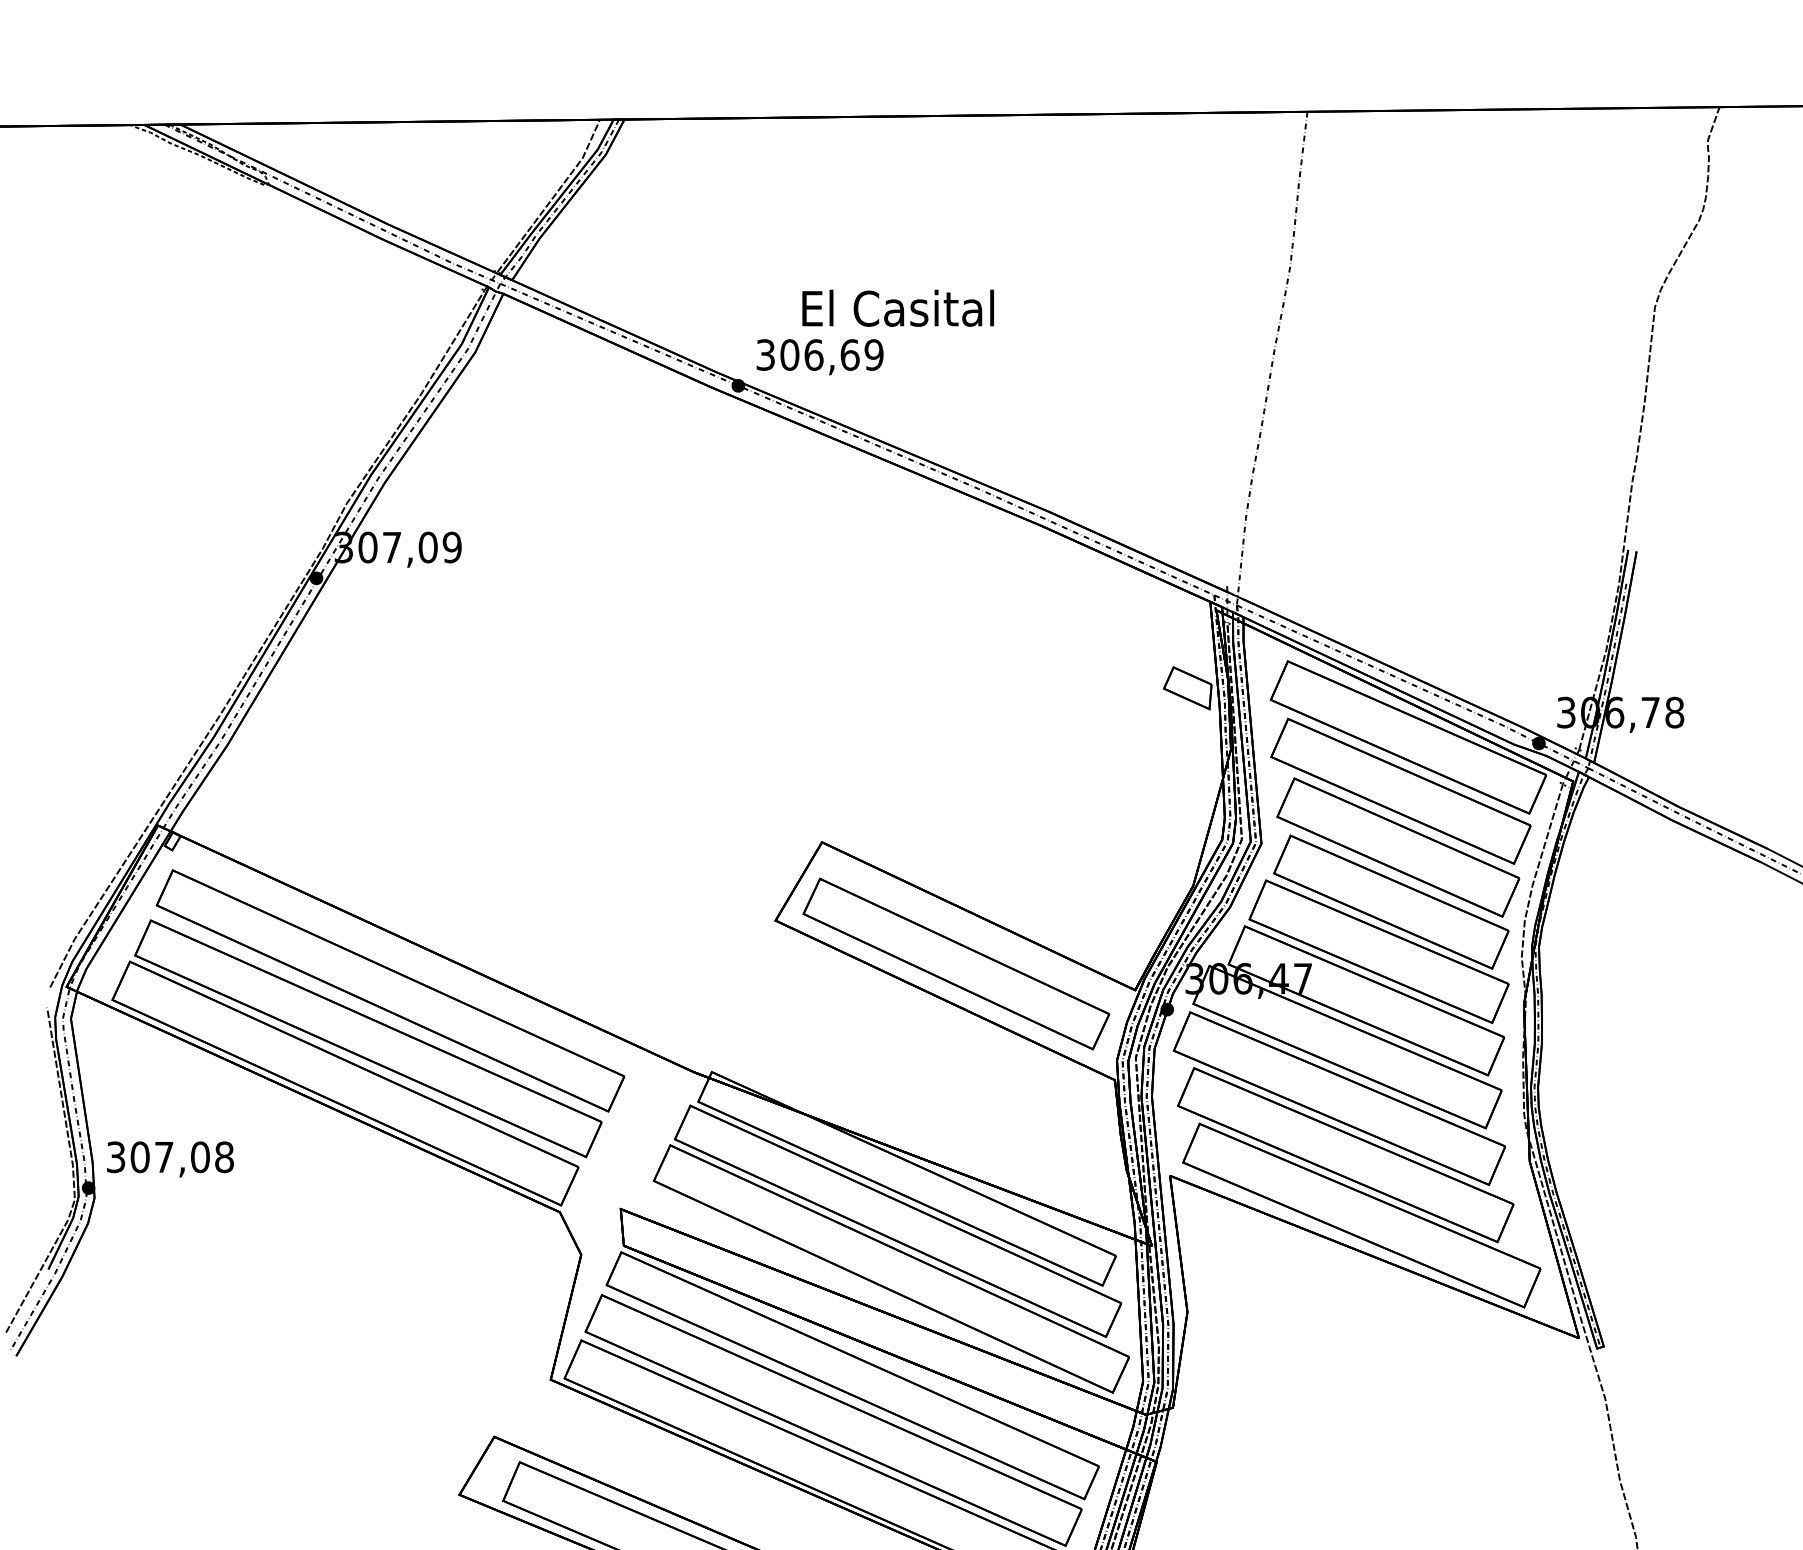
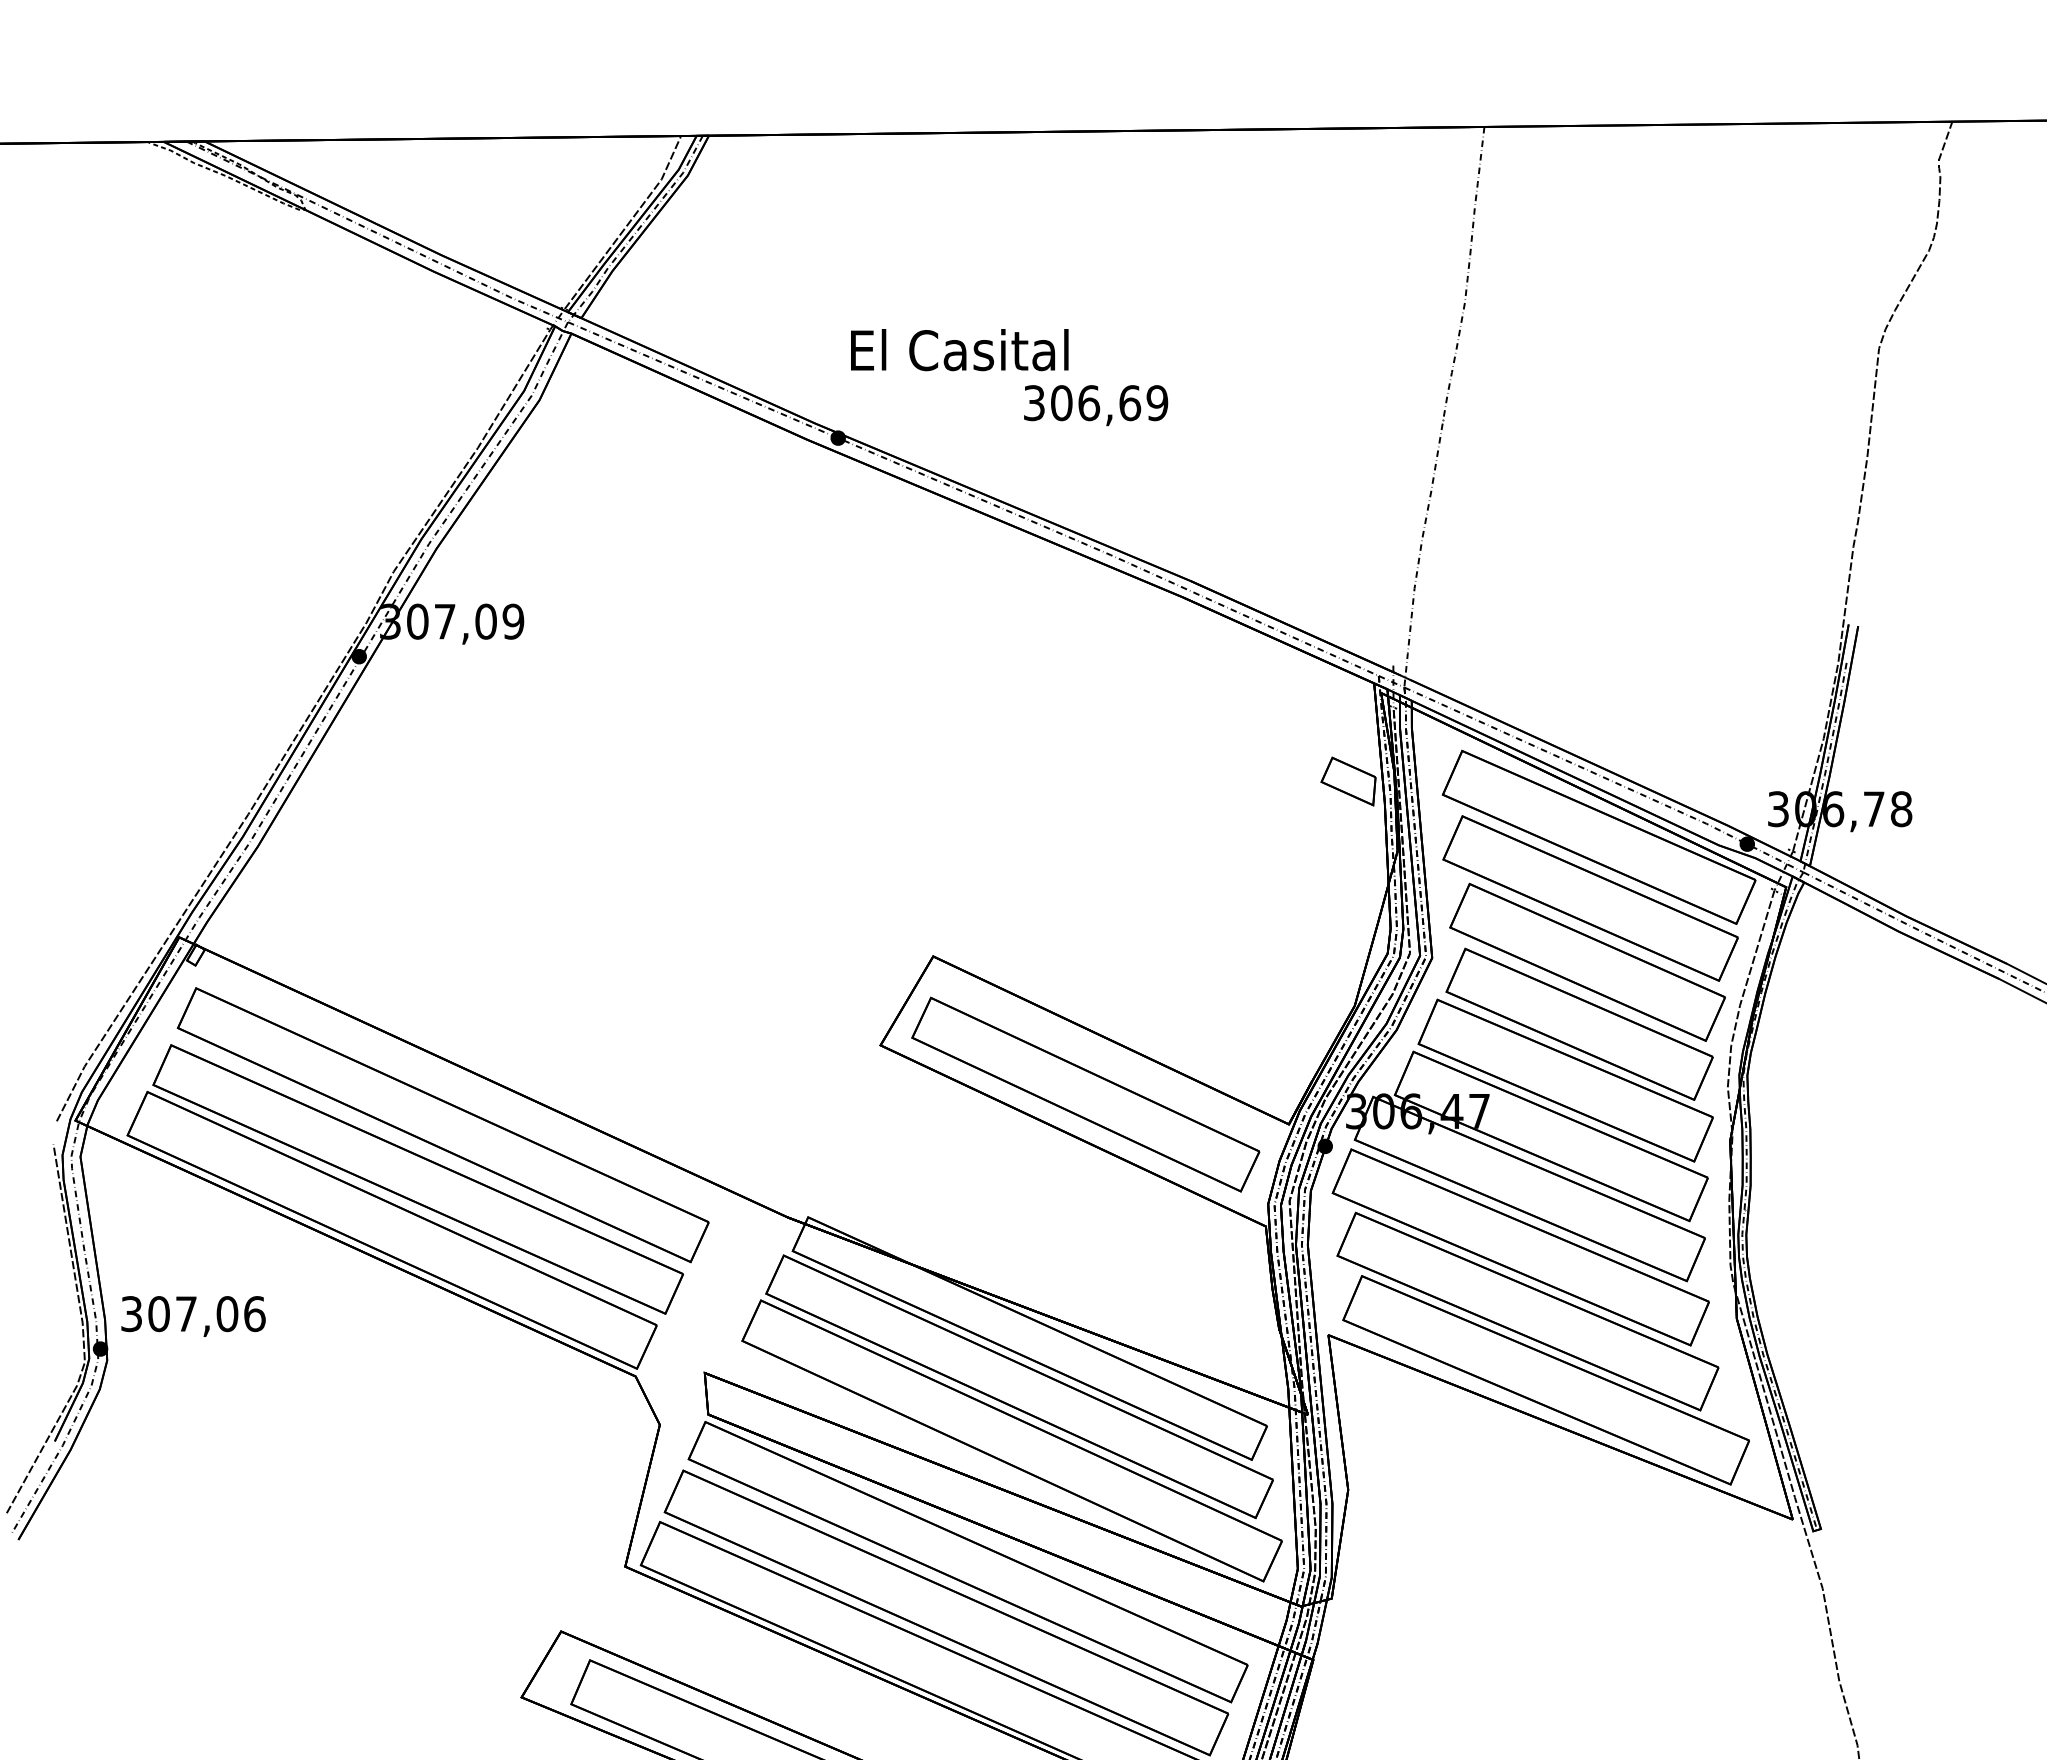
text: (897, 308) -> (959, 350), moved
text: (820, 357) -> (1096, 405), moved
text: (224, 1156) -> (254, 1313), 307,08 -> 307,06

